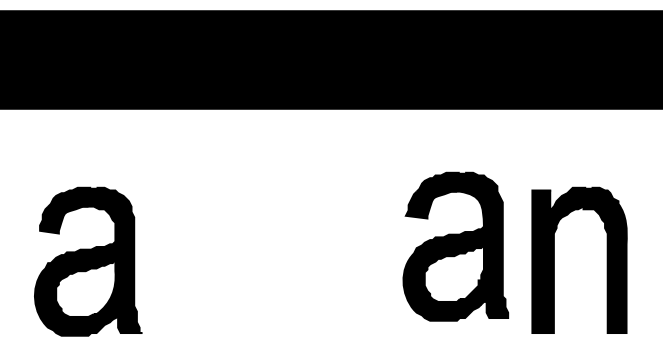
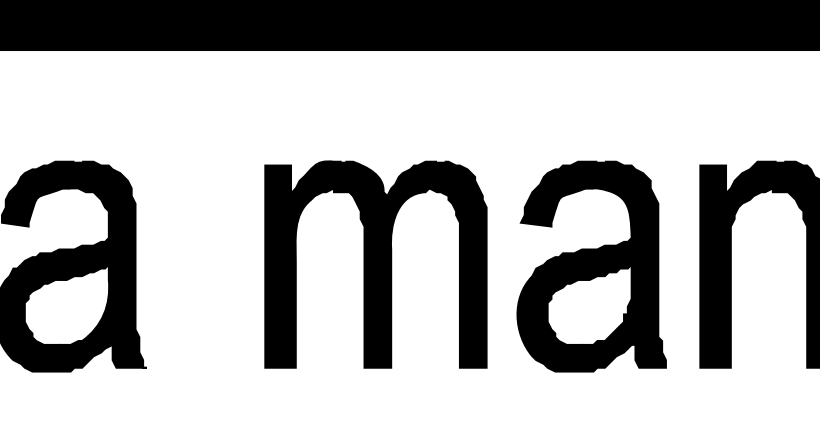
part: (455, 246) -> (591, 266), moved
part: (303, 259) -> (375, 263), added

